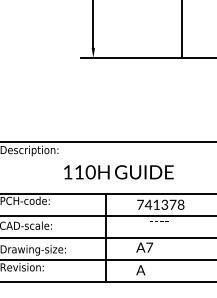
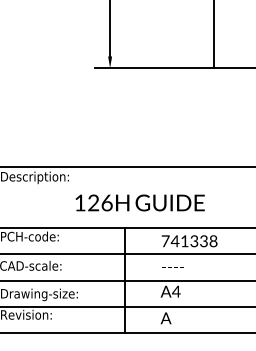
text: (85, 171) -> (100, 202), 110H -> 126H
text: (173, 205) -> (204, 241), 741378 -> 741338
text: (159, 222) -> (172, 267), moved
text: (149, 247) -> (176, 291), A7 -> A4

